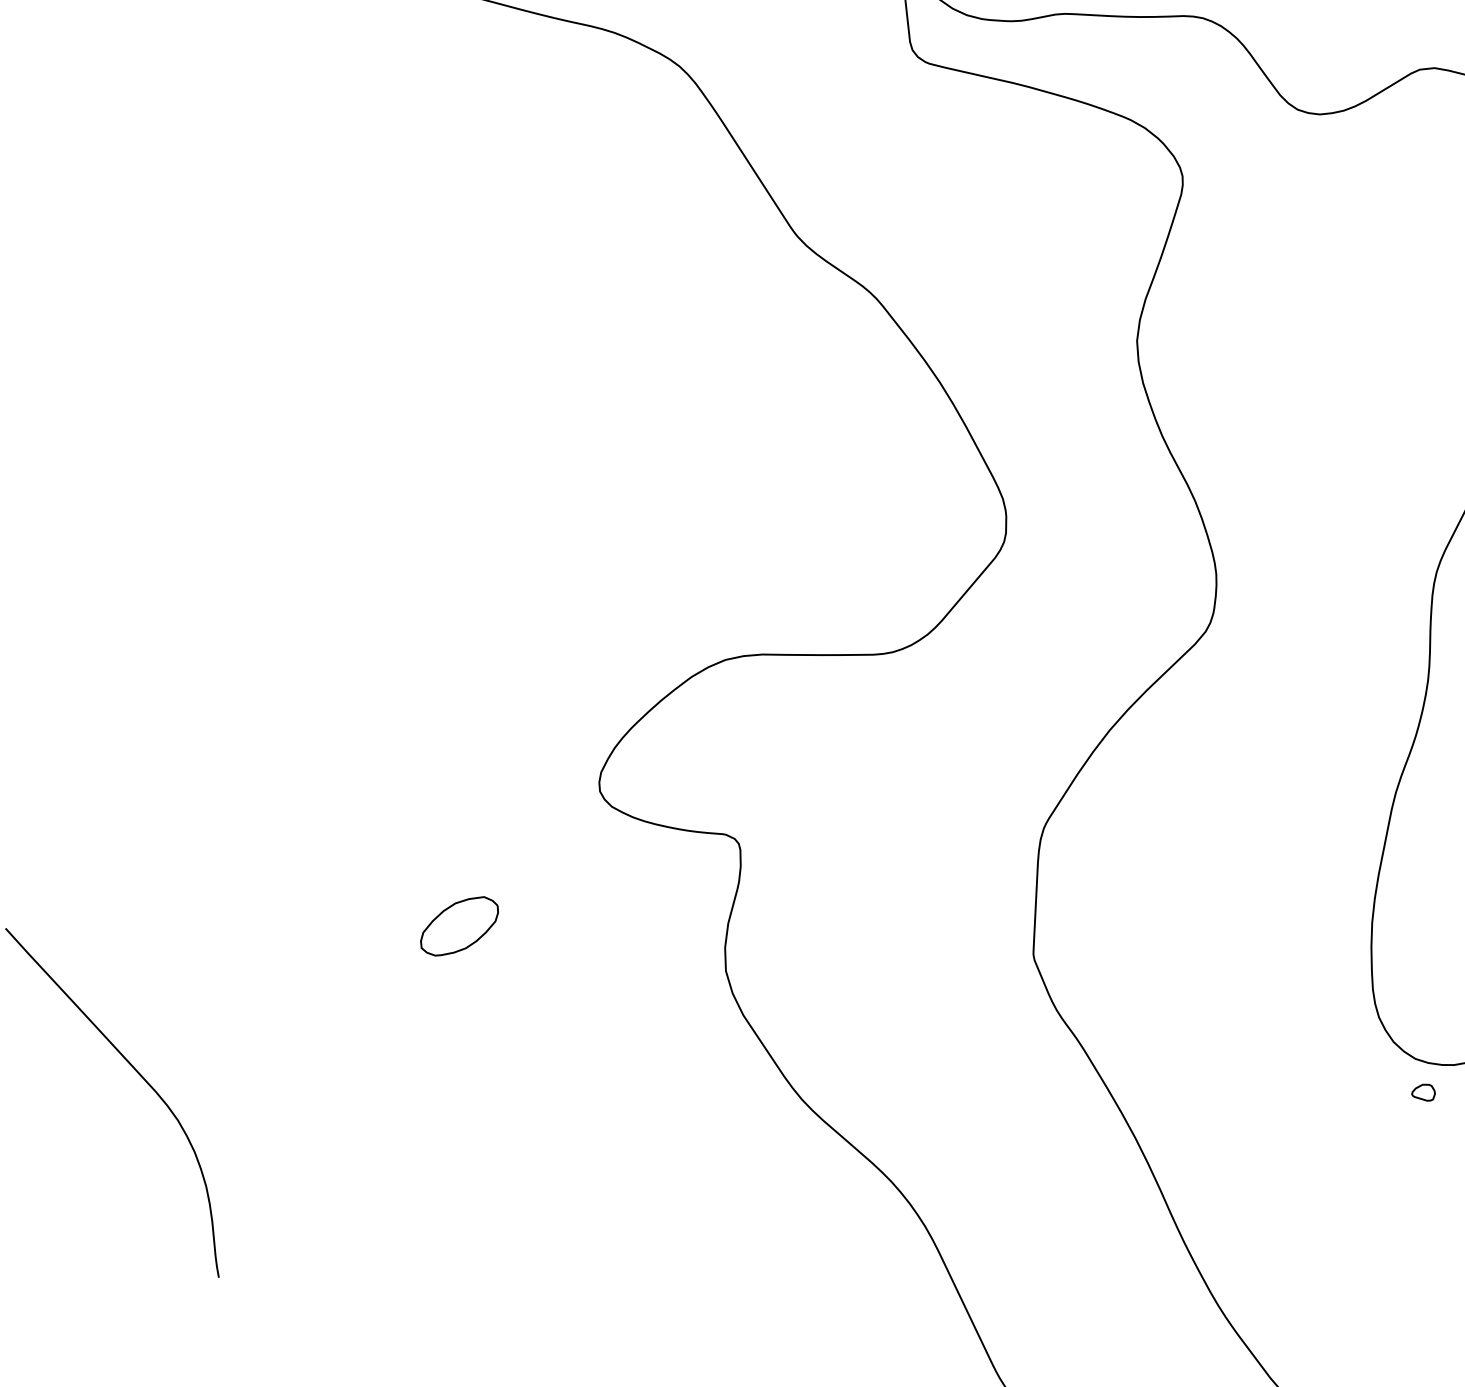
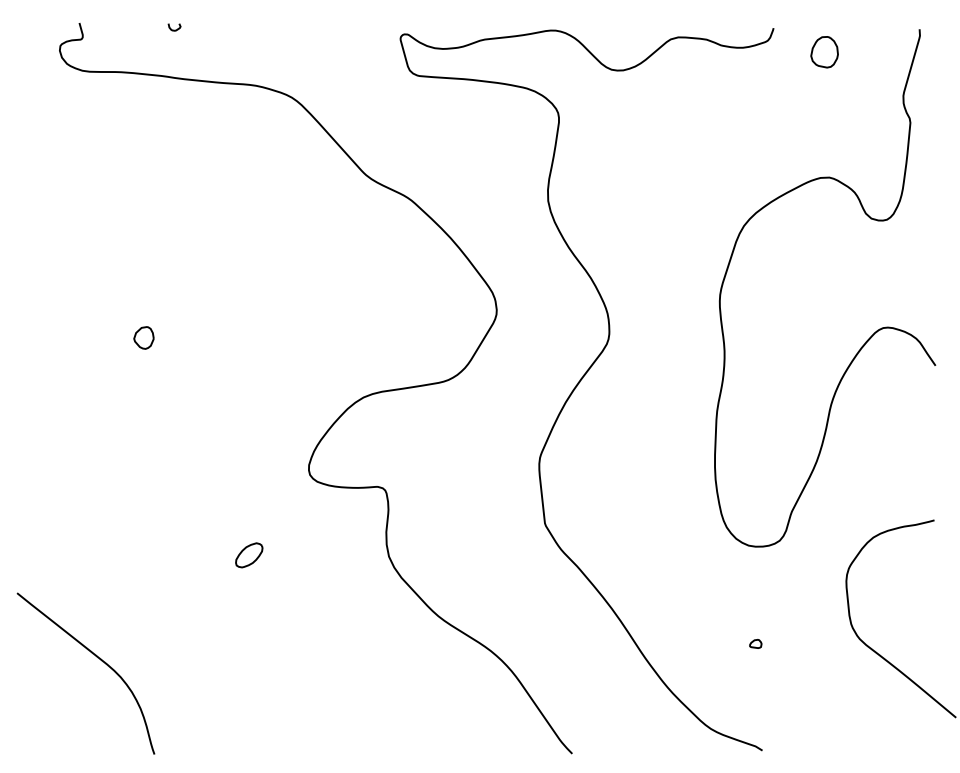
part: (323, 478) -> (143, 337), added
part: (460, 926) -> (249, 555), size x0.71
part: (1423, 1091) -> (755, 643), moved

